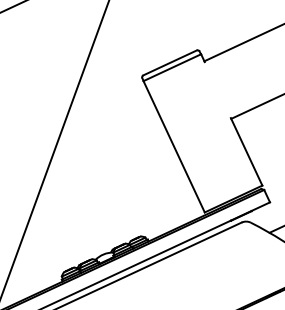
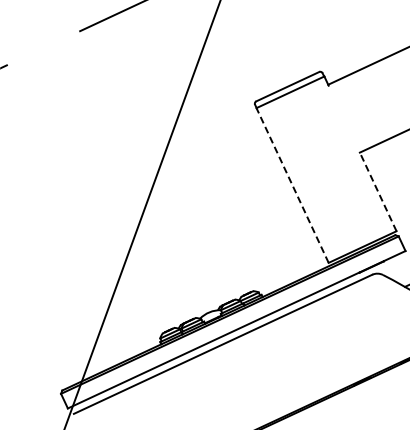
line: (174, 146) -> (292, 185), solid -> dashed
line: (246, 151) -> (377, 191), solid -> dashed

